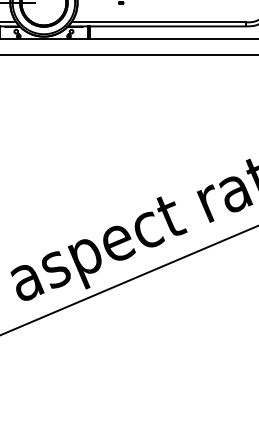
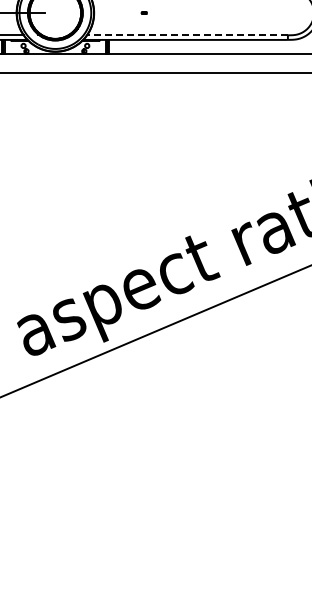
line: (158, 22) -> (187, 35), solid -> dashed

